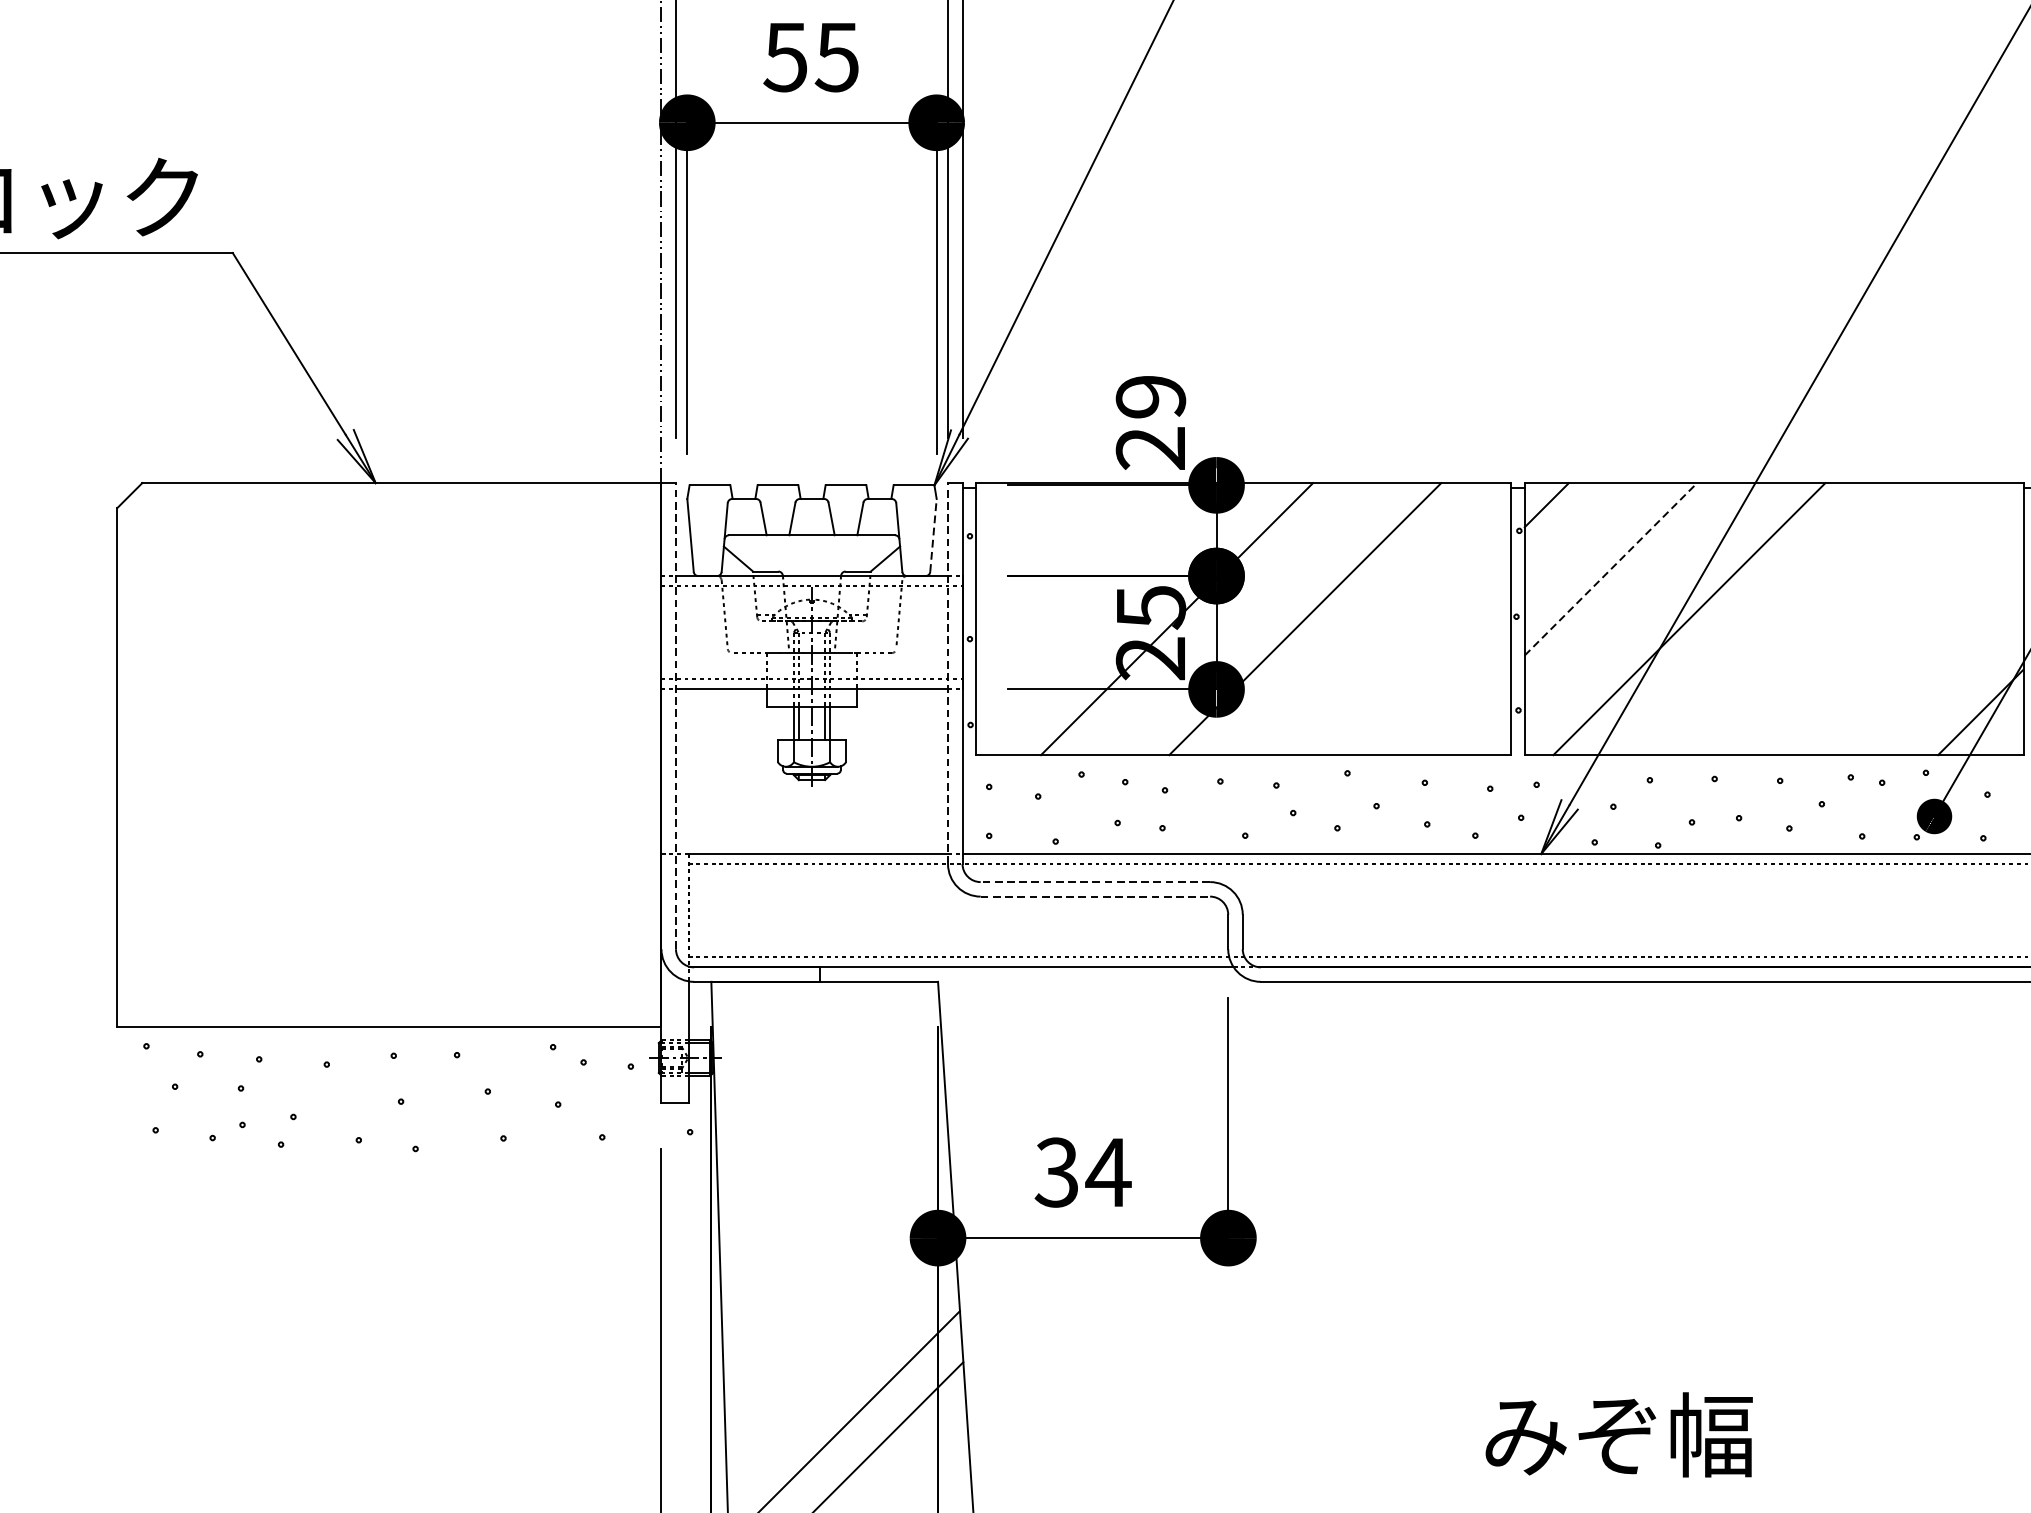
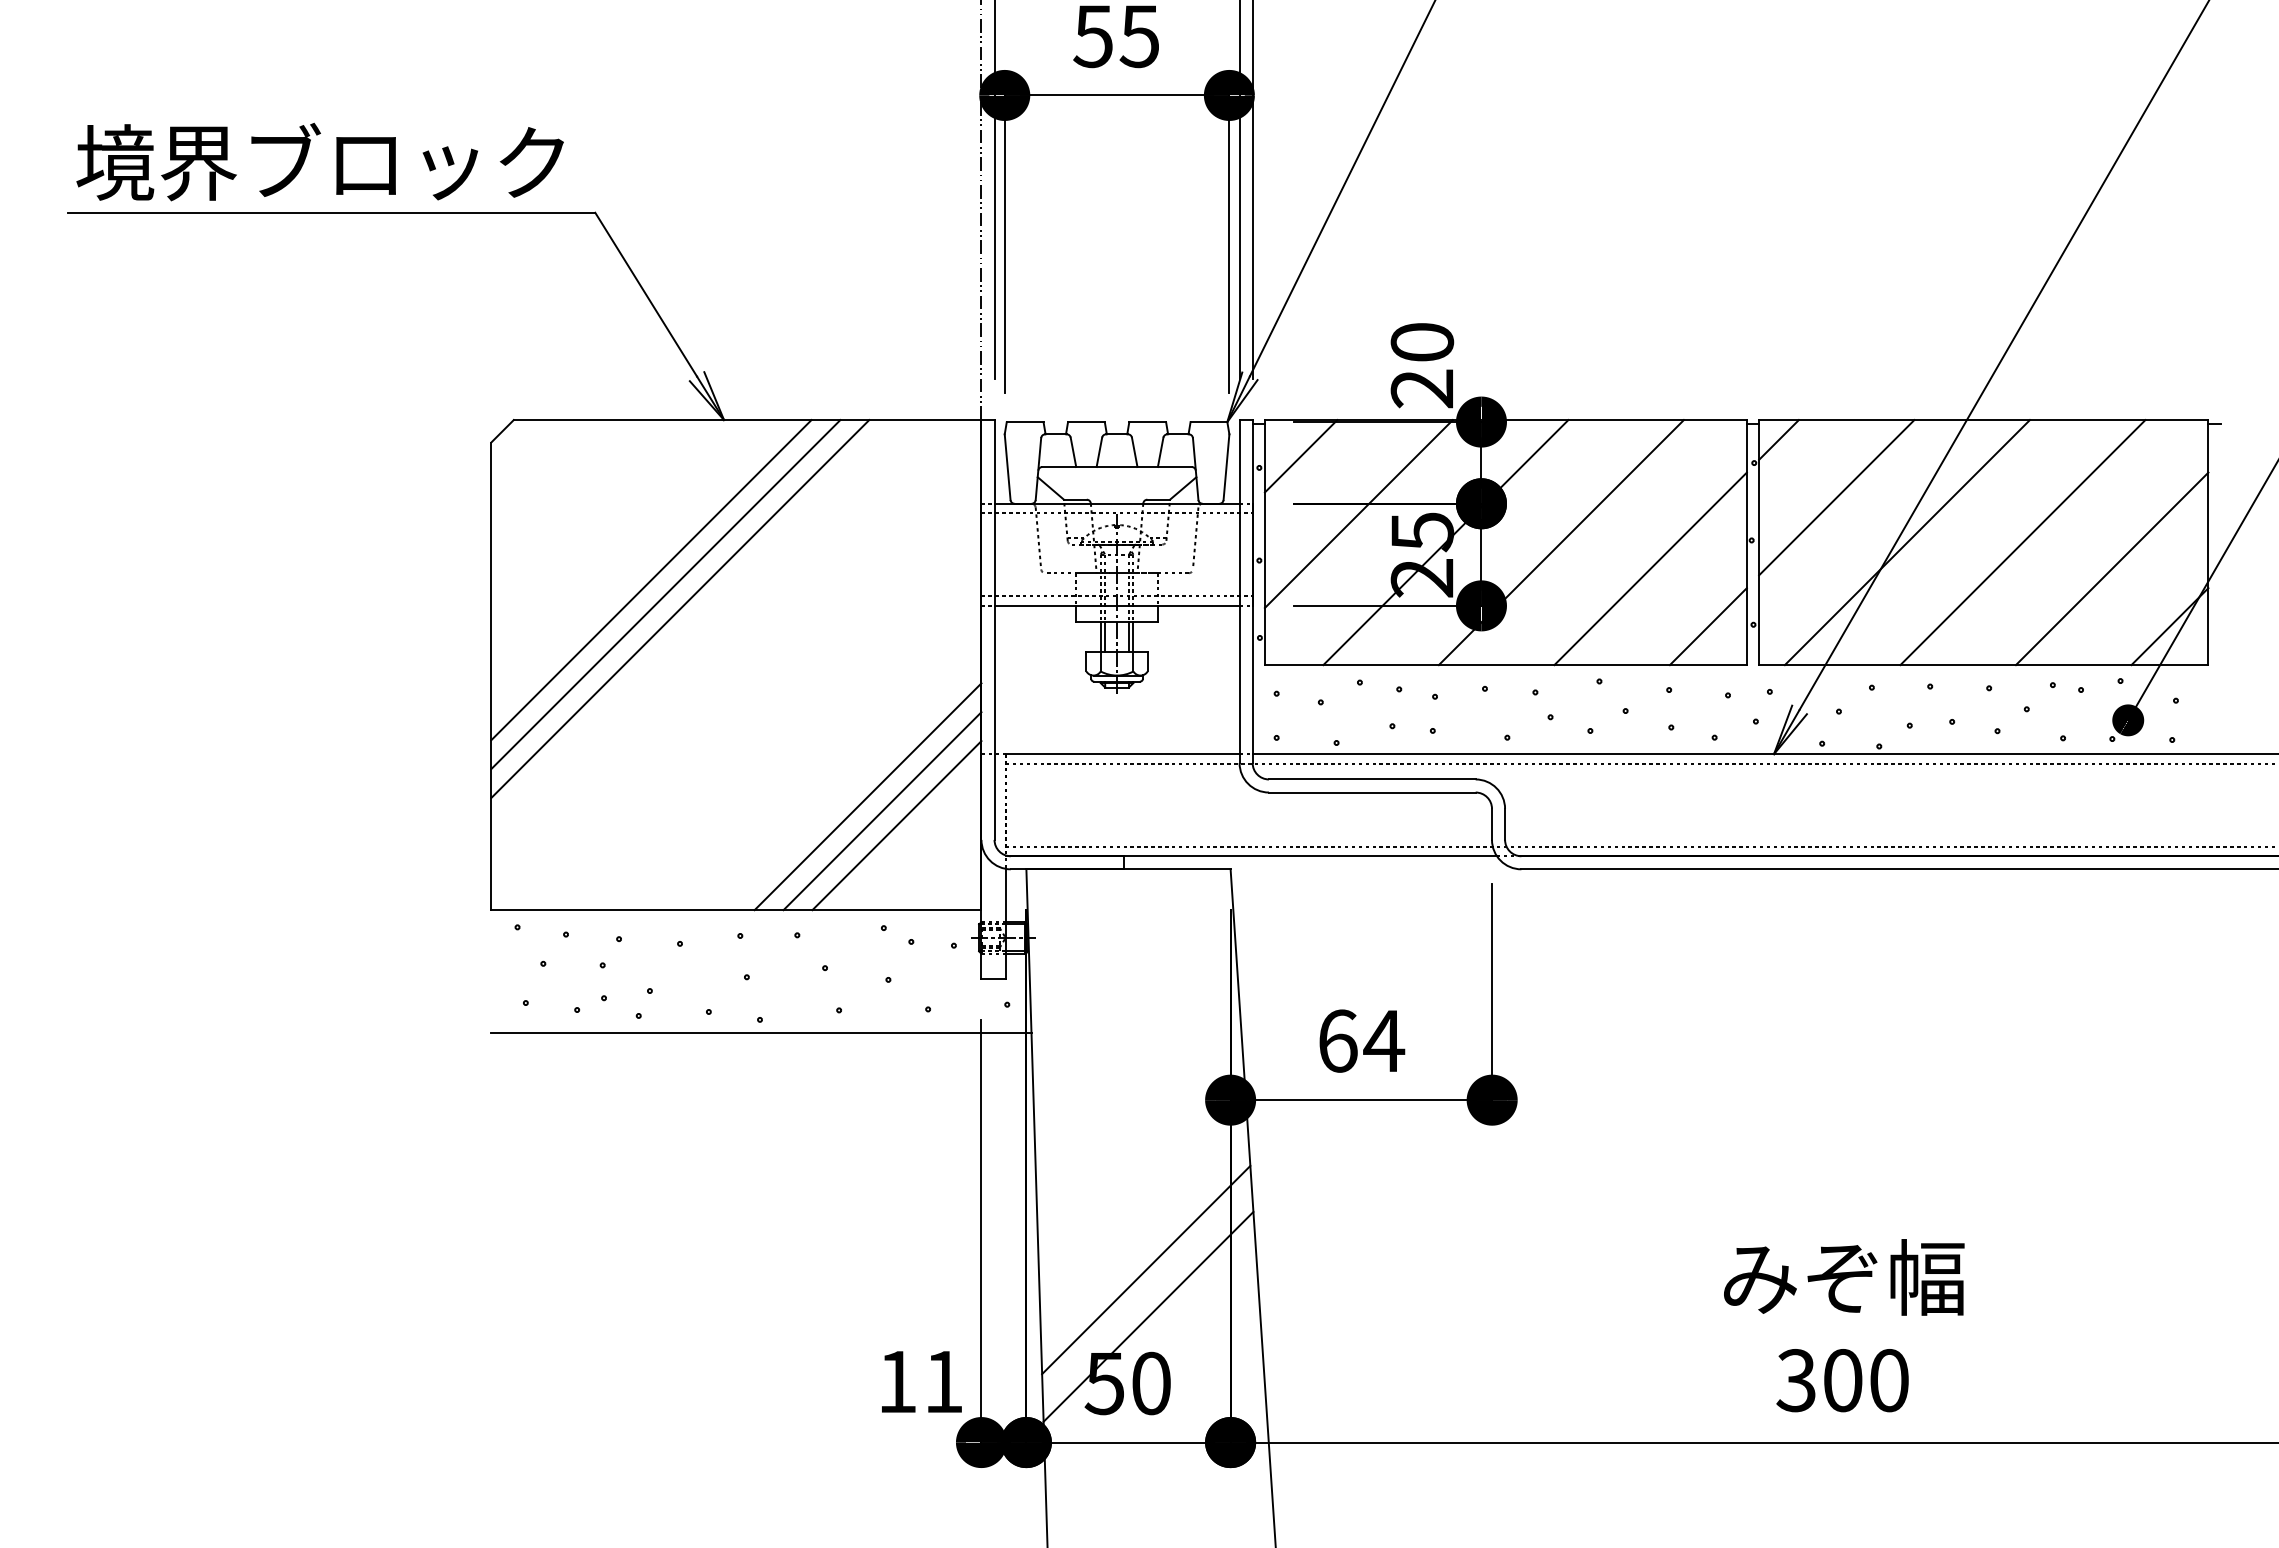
text: (1151, 397) -> (1422, 342), 29 -> 20
line: (1015, 523) -> (1300, 456), added
line: (933, 535) -> (1226, 467), dashed -> solid
line: (1610, 569) -> (1836, 497), dashed -> solid
line: (1080, 587) -> (1358, 514), added
line: (1817, 619) -> (2022, 542), added
line: (1404, 647) -> (1650, 568), added
line: (1915, 647) -> (2111, 568), added
line: (295, 661) -> (651, 580), added
line: (947, 673) -> (1239, 591), dashed -> solid
line: (310, 676) -> (665, 594), added
line: (327, 693) -> (680, 609), added
line: (1467, 712) -> (1707, 626), added
line: (675, 715) -> (994, 629), dashed -> solid
line: (1094, 882) -> (1371, 779), dashed -> solid
line: (1095, 896) -> (1372, 792), dashed -> solid
line: (534, 901) -> (867, 796), added
line: (551, 917) -> (882, 811), added
line: (567, 933) -> (896, 825), added
line: (417, 1162) -> (761, 1032), added
text: (1056, 1171) -> (1337, 1040), 34 -> 64

